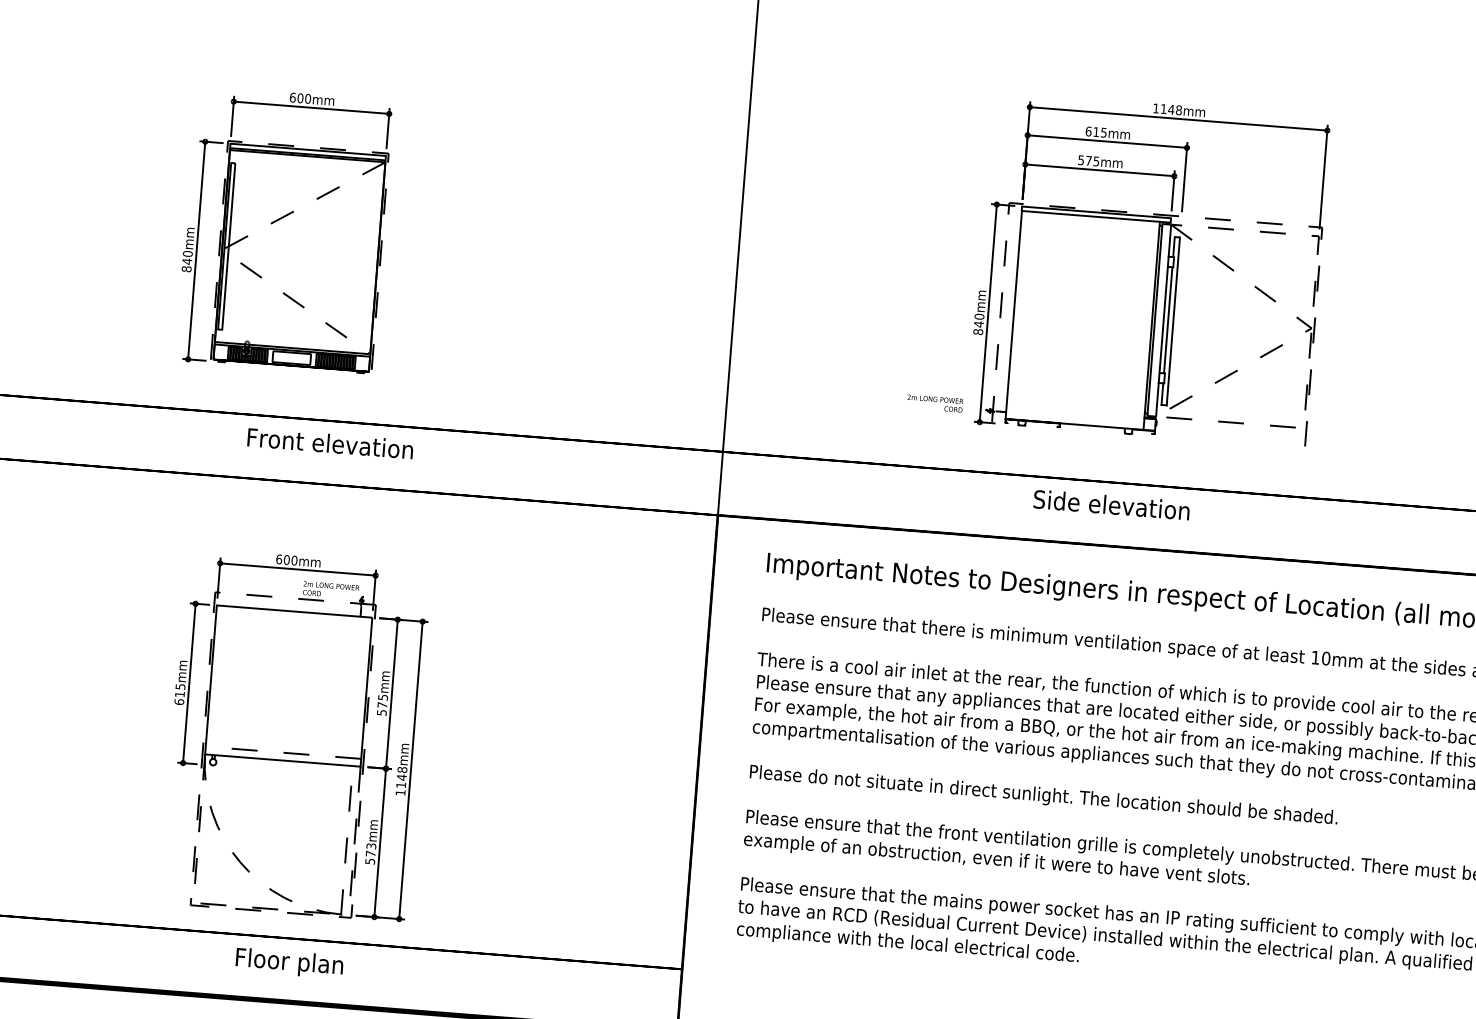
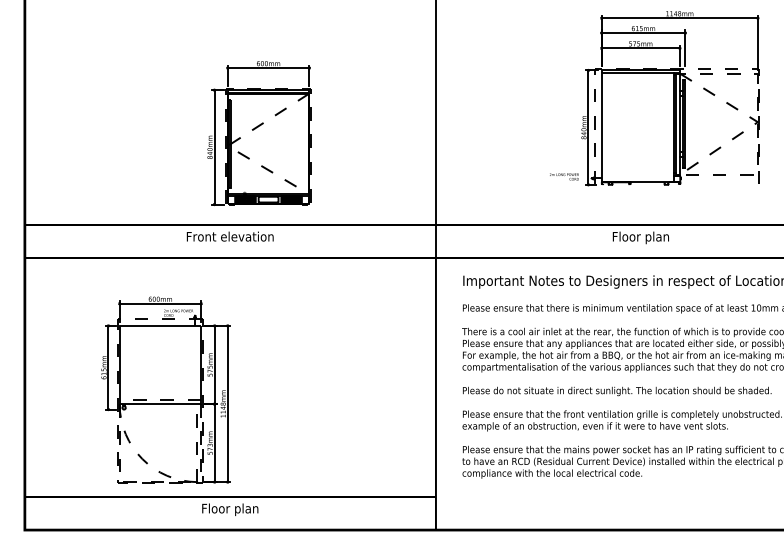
part: (284, 230) -> (259, 133), moved
part: (1118, 267) -> (654, 98), moved
text: (1111, 506) -> (640, 237), Side elevation -> Floor plan
part: (294, 733) -> (165, 389), moved

